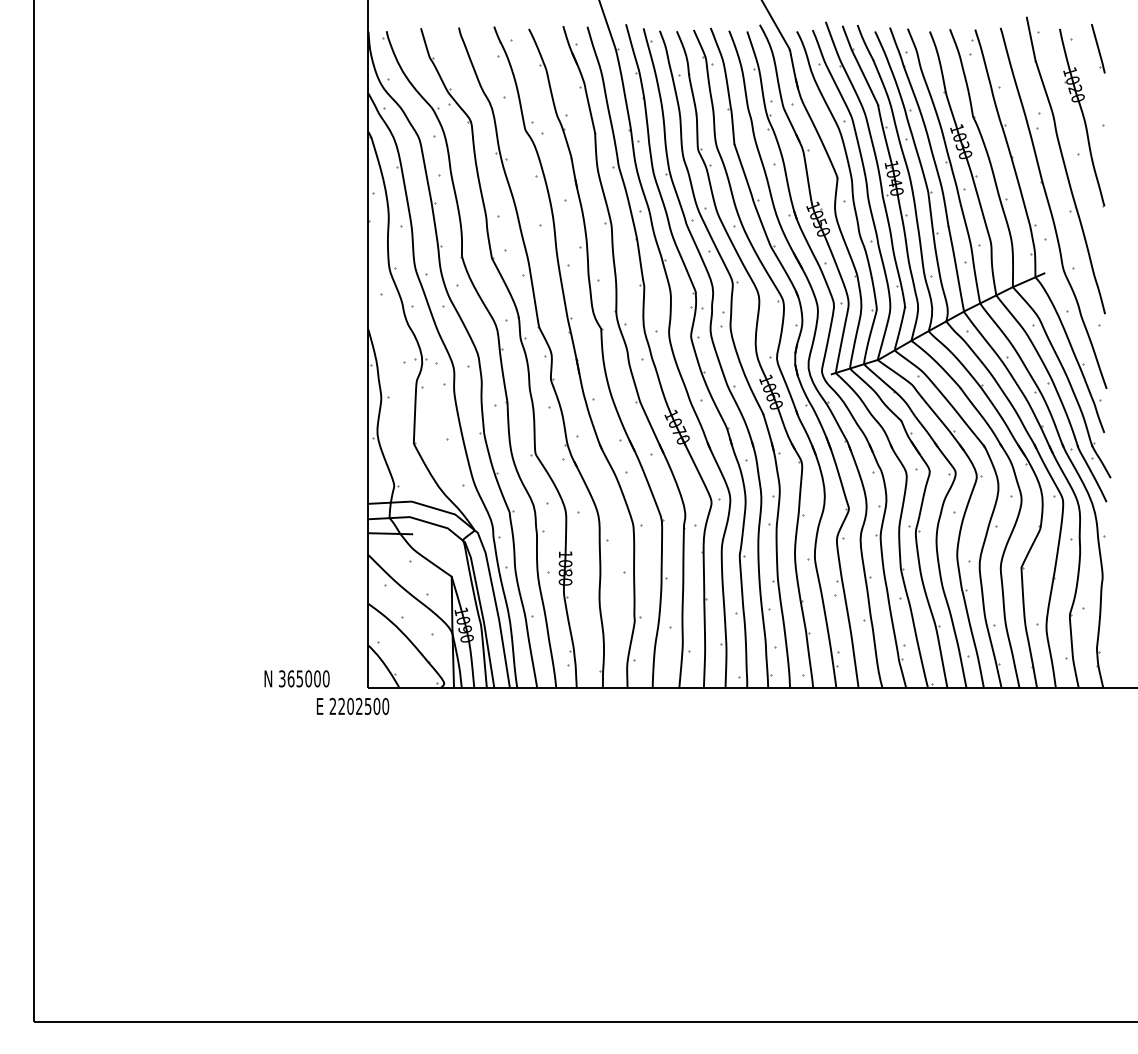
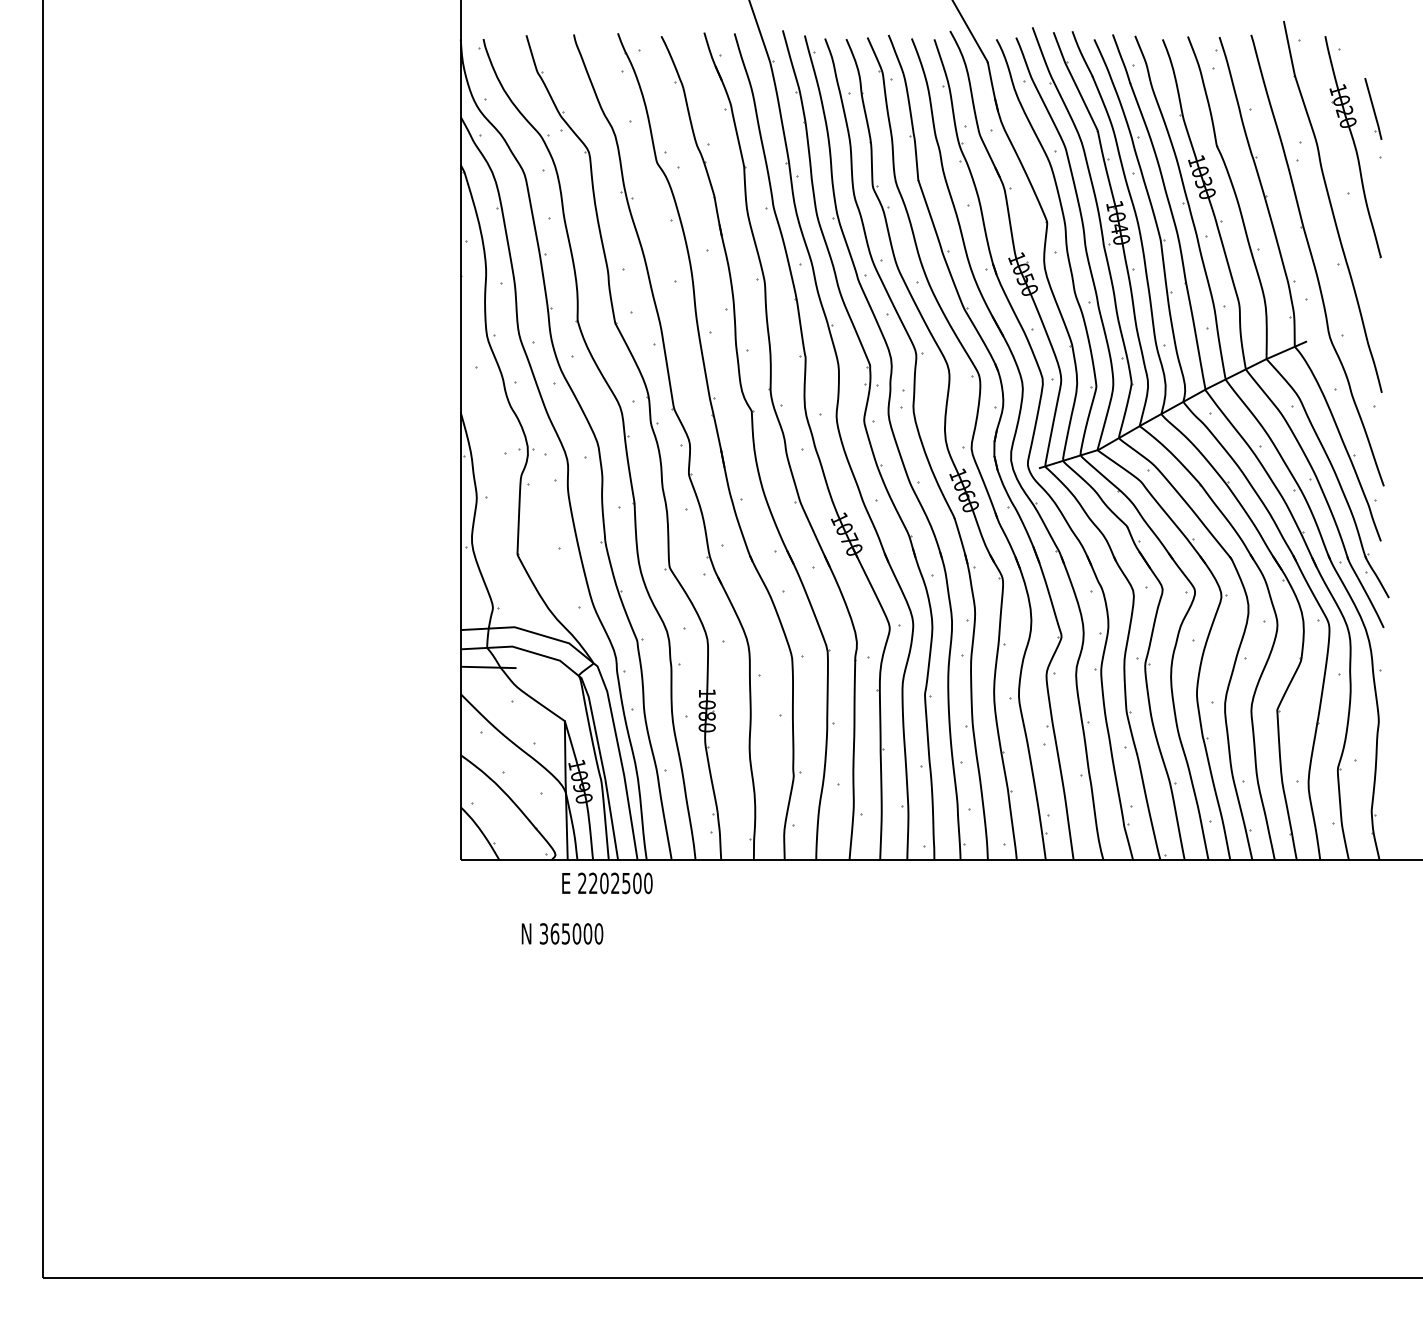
part: (1098, 48) -> (1373, 108), moved
text: (297, 678) -> (562, 933), moved
text: (353, 706) -> (607, 883), moved

